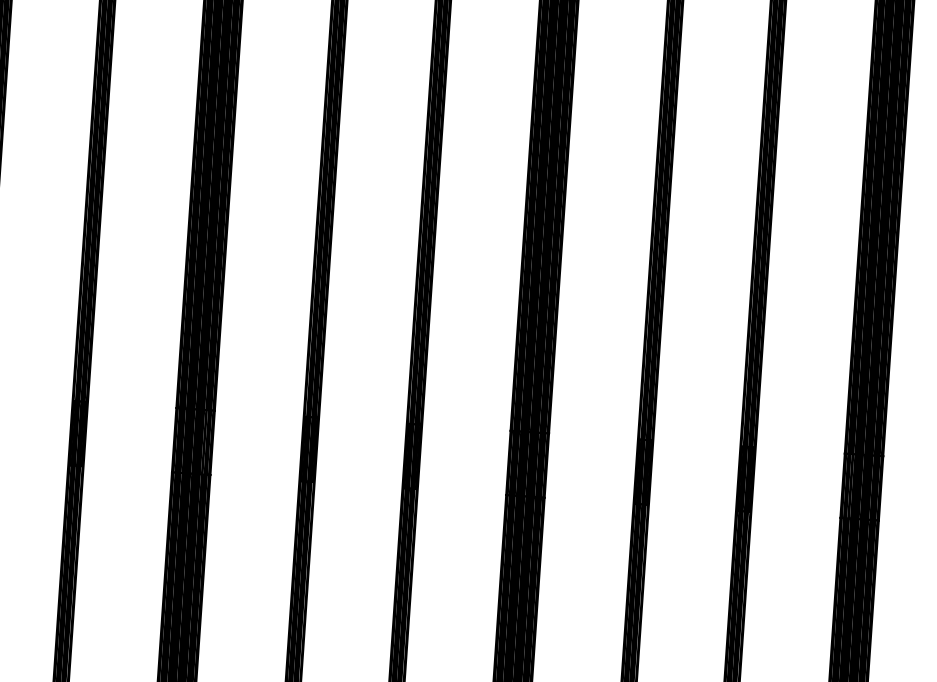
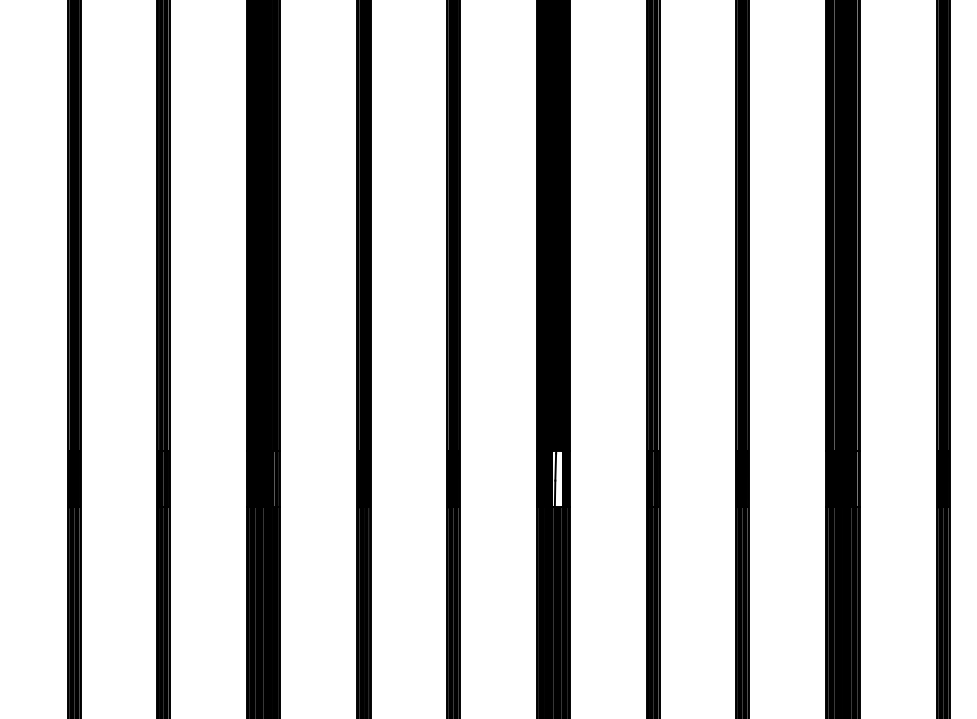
fill: (532, 464) -> (557, 478), removed

